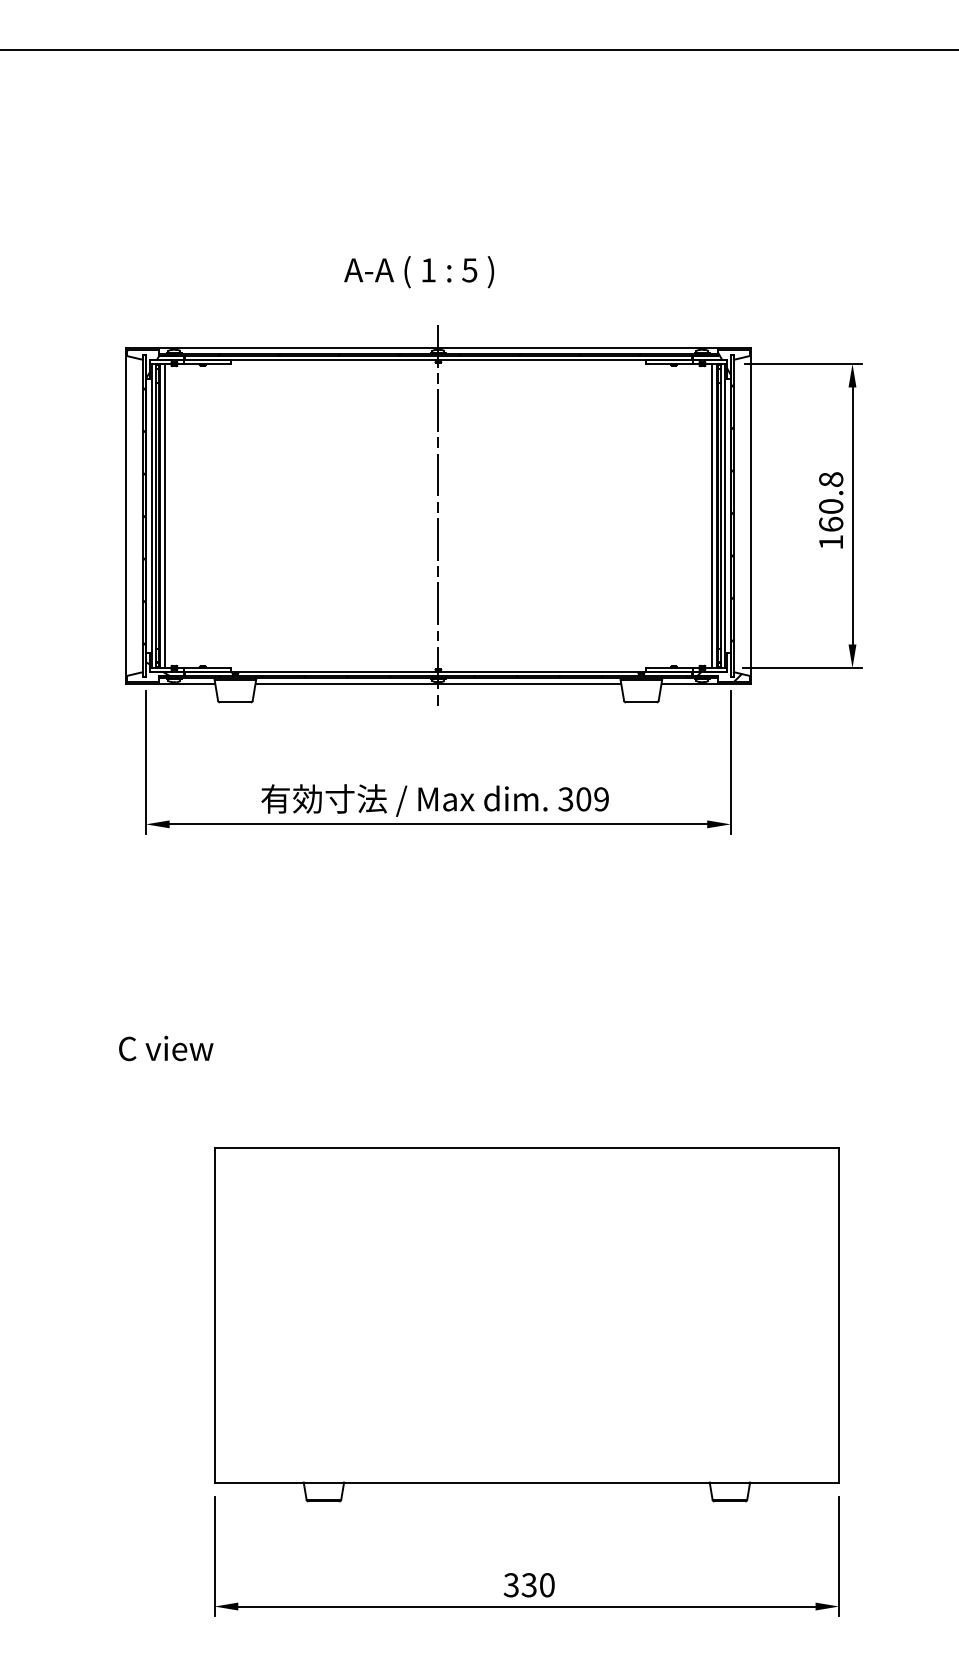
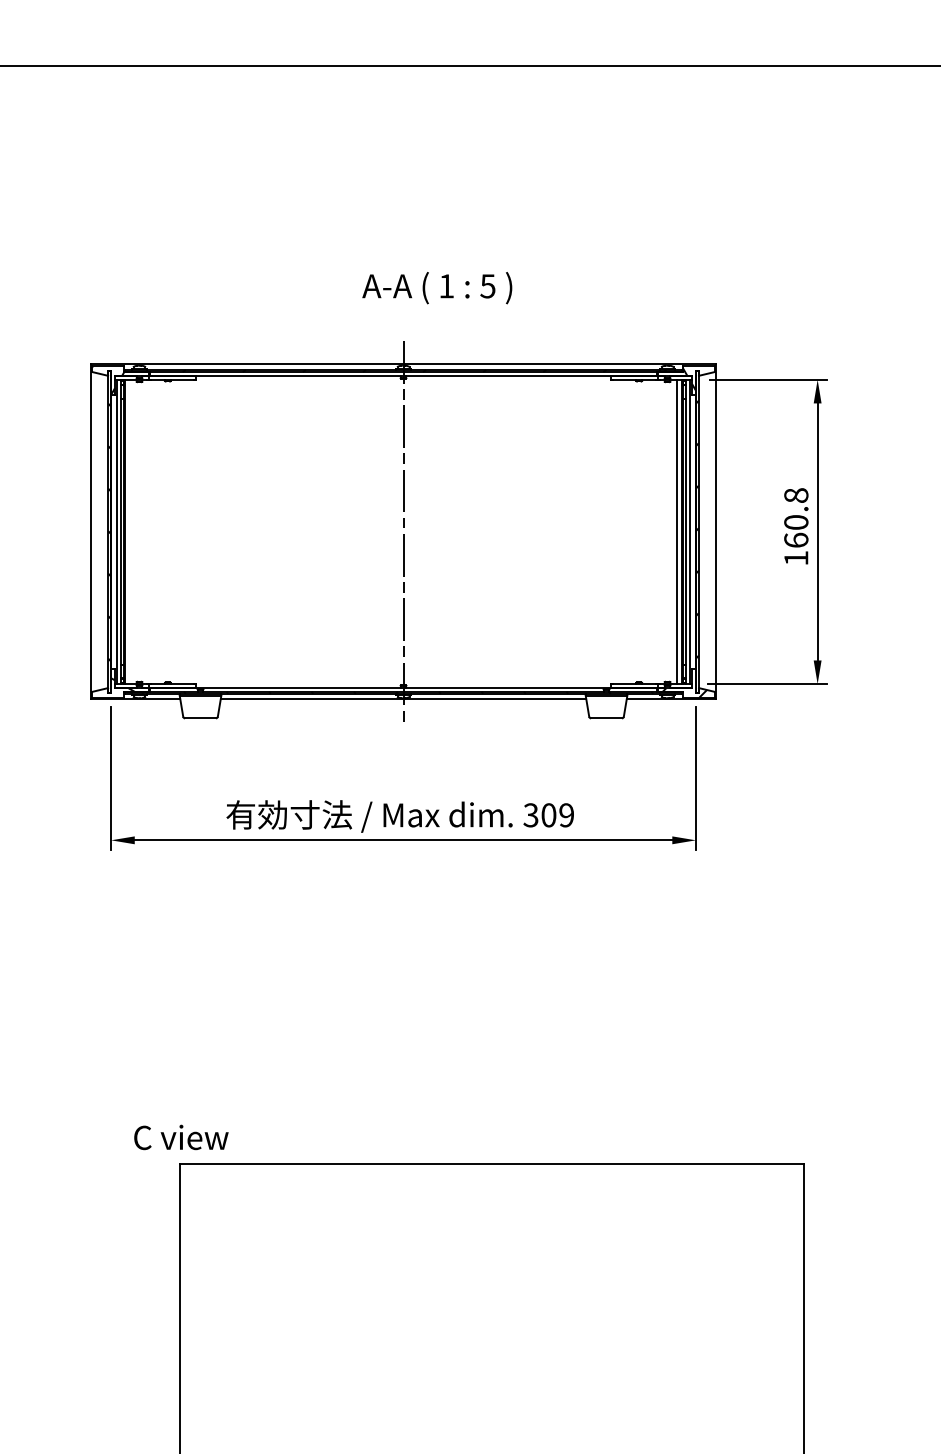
text: (419, 272) -> (437, 288), moved
line: (164, 515) -> (129, 531), removed
text: (166, 1048) -> (181, 1137), moved

